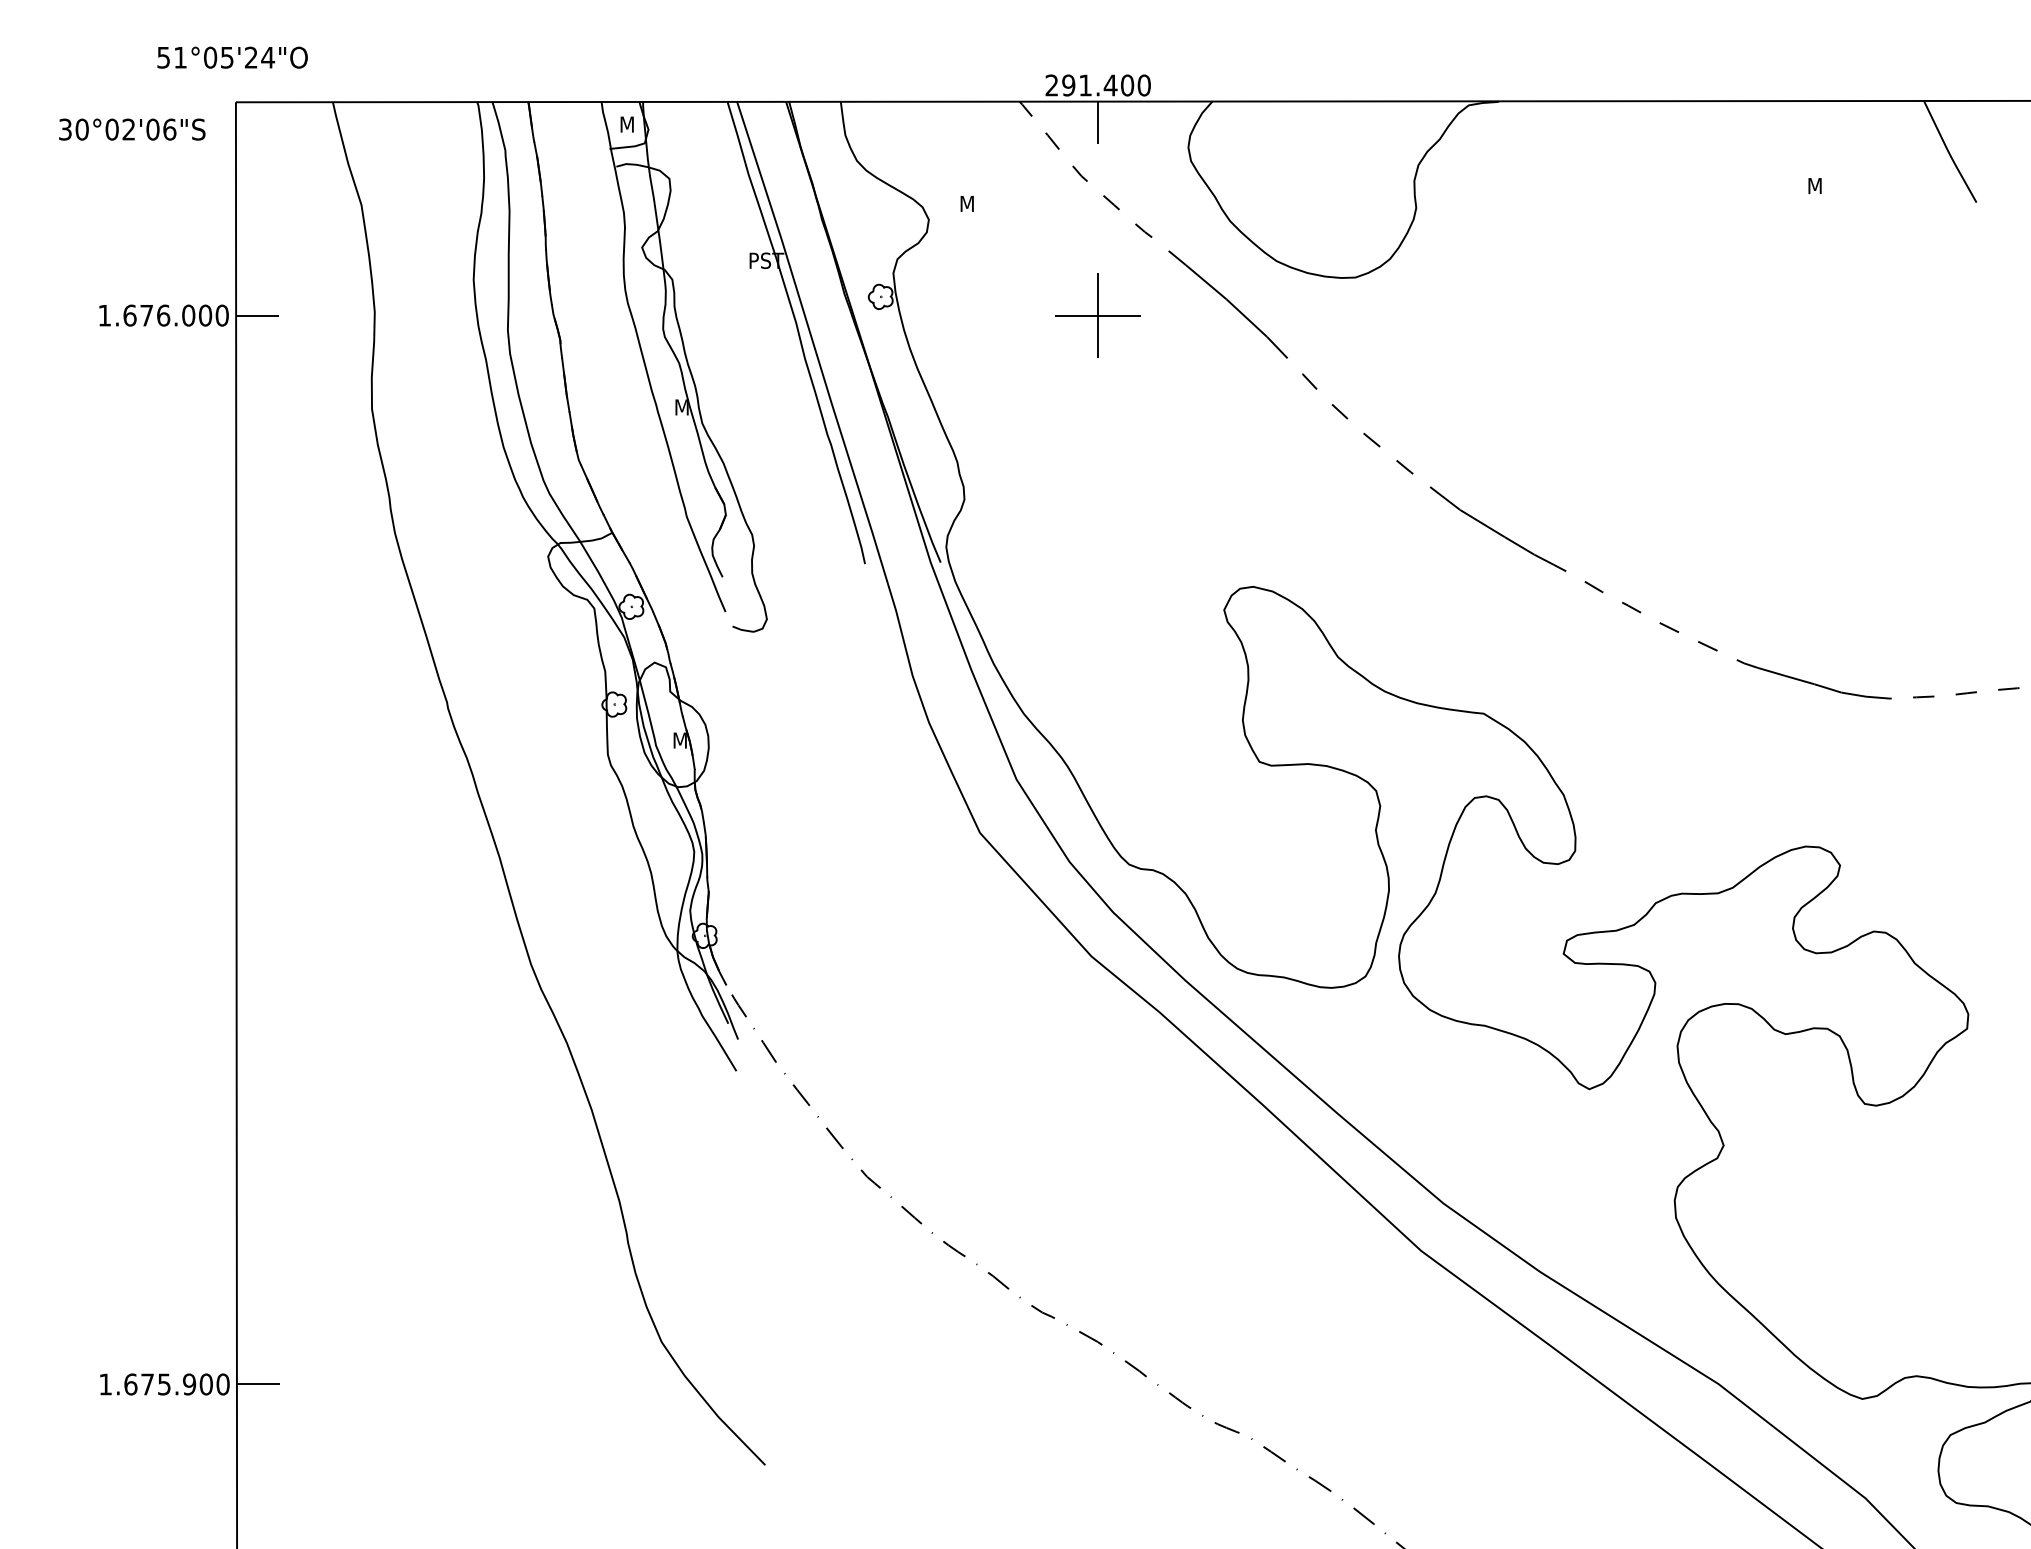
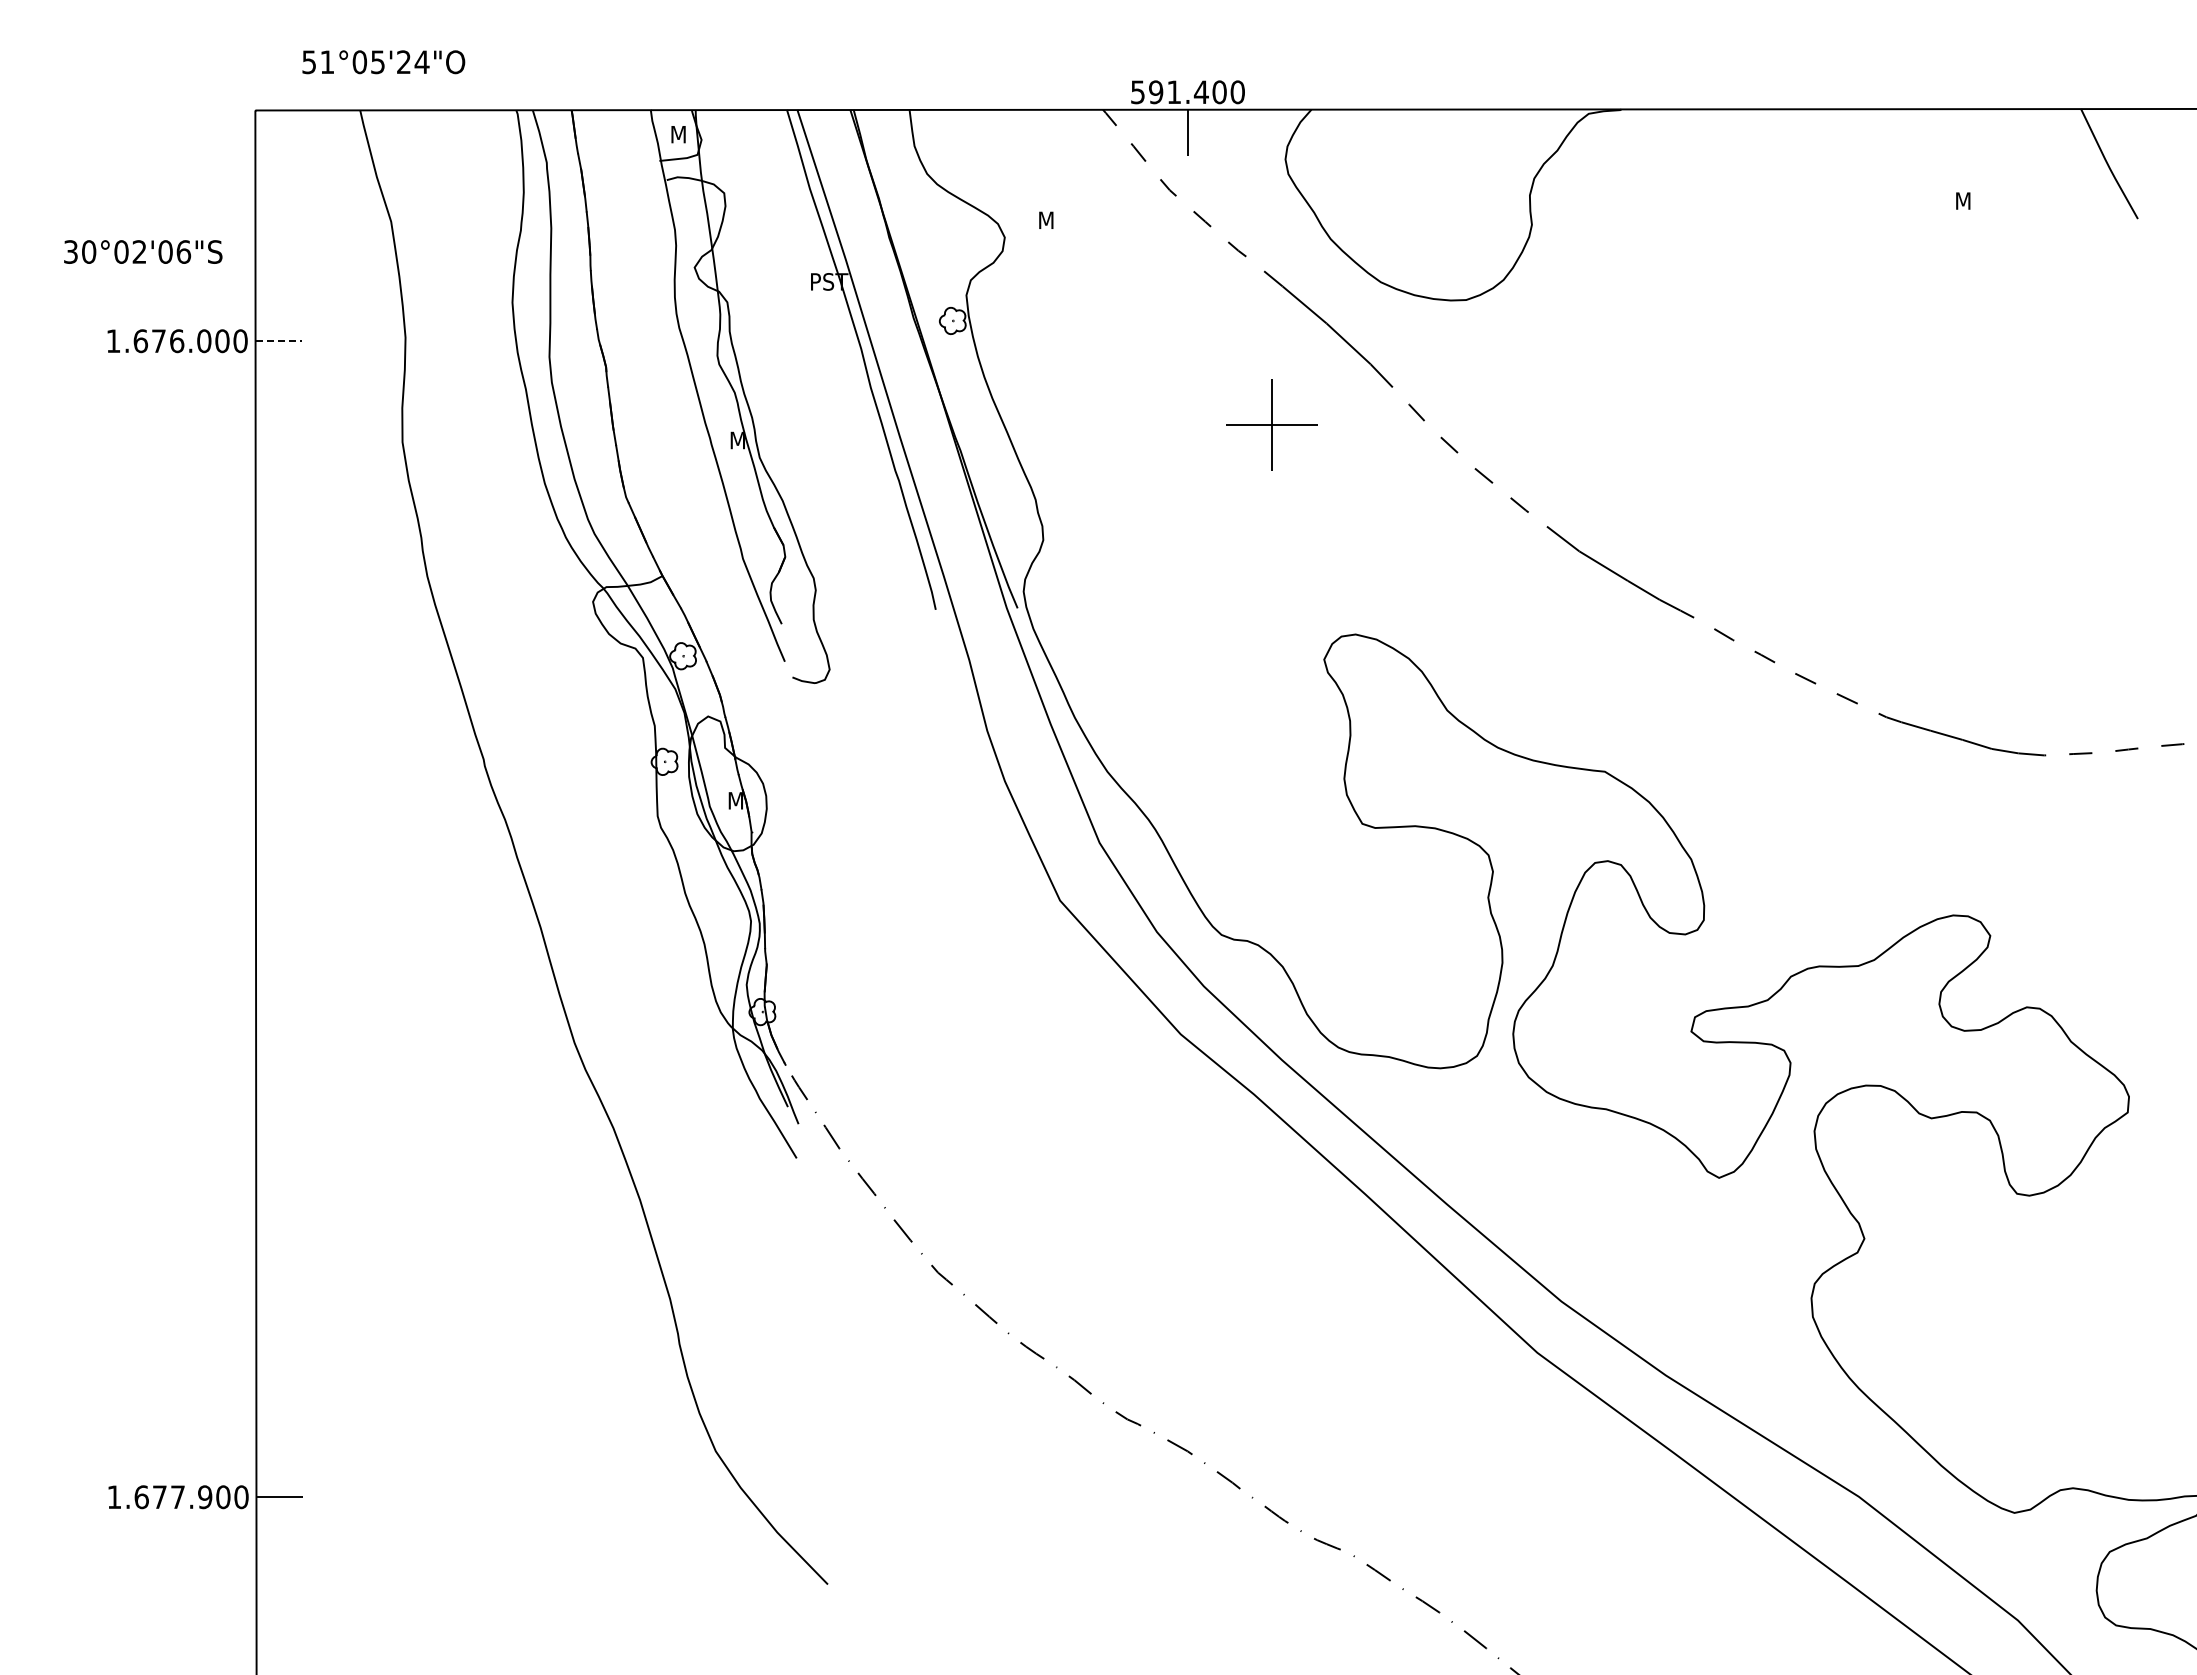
text: (232, 57) -> (383, 62), moved
text: (1051, 85) -> (1137, 92), 291.400 -> 591.400
text: (132, 129) -> (143, 251), moved
part: (1097, 314) -> (1271, 424), moved
line: (258, 315) -> (279, 341), solid -> dashed
text: (163, 1384) -> (177, 1497), 1.675.900 -> 1.677.900

